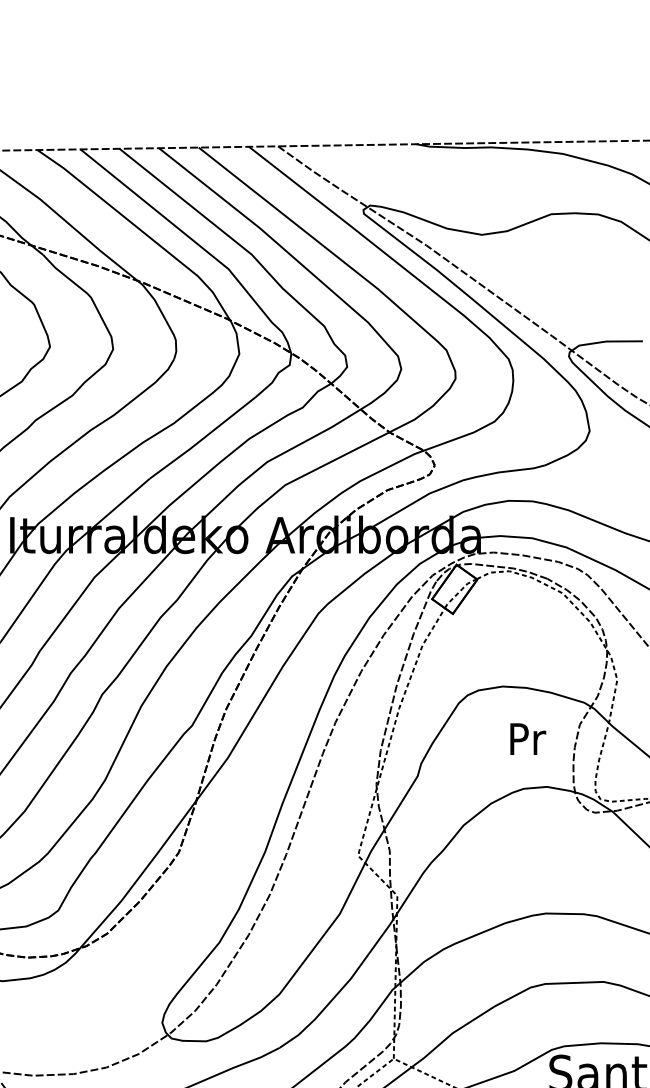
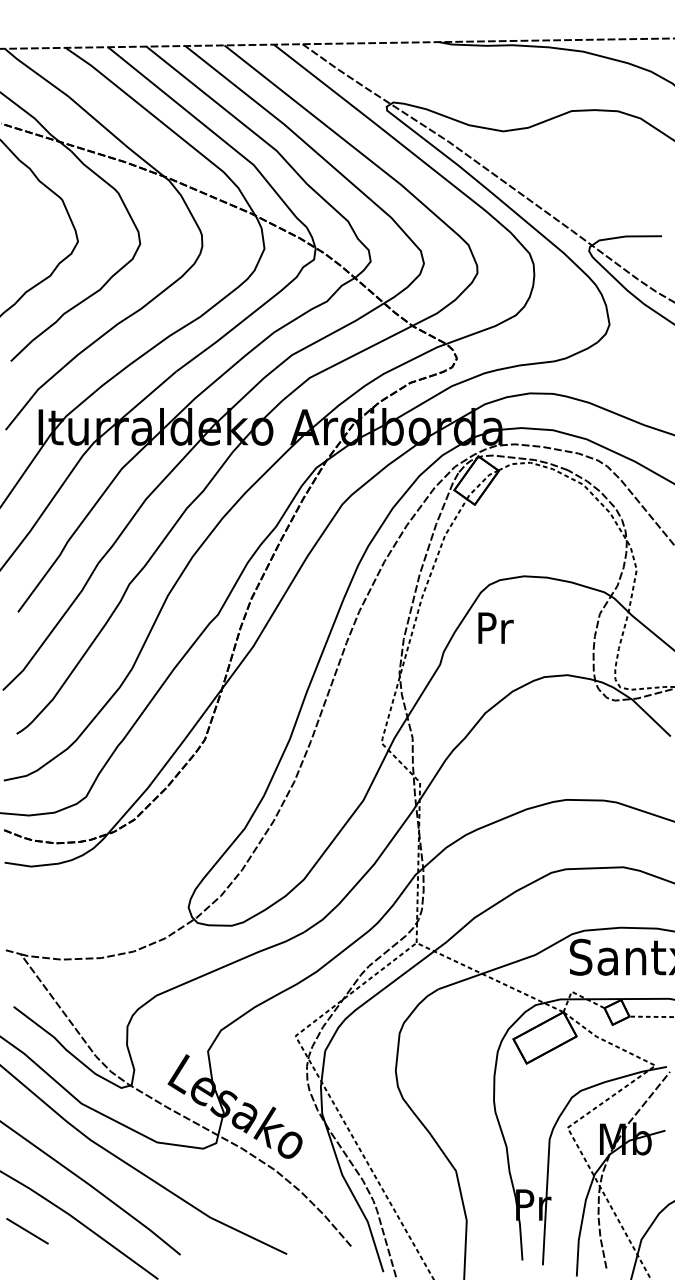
text: (527, 738) -> (495, 627), moved

